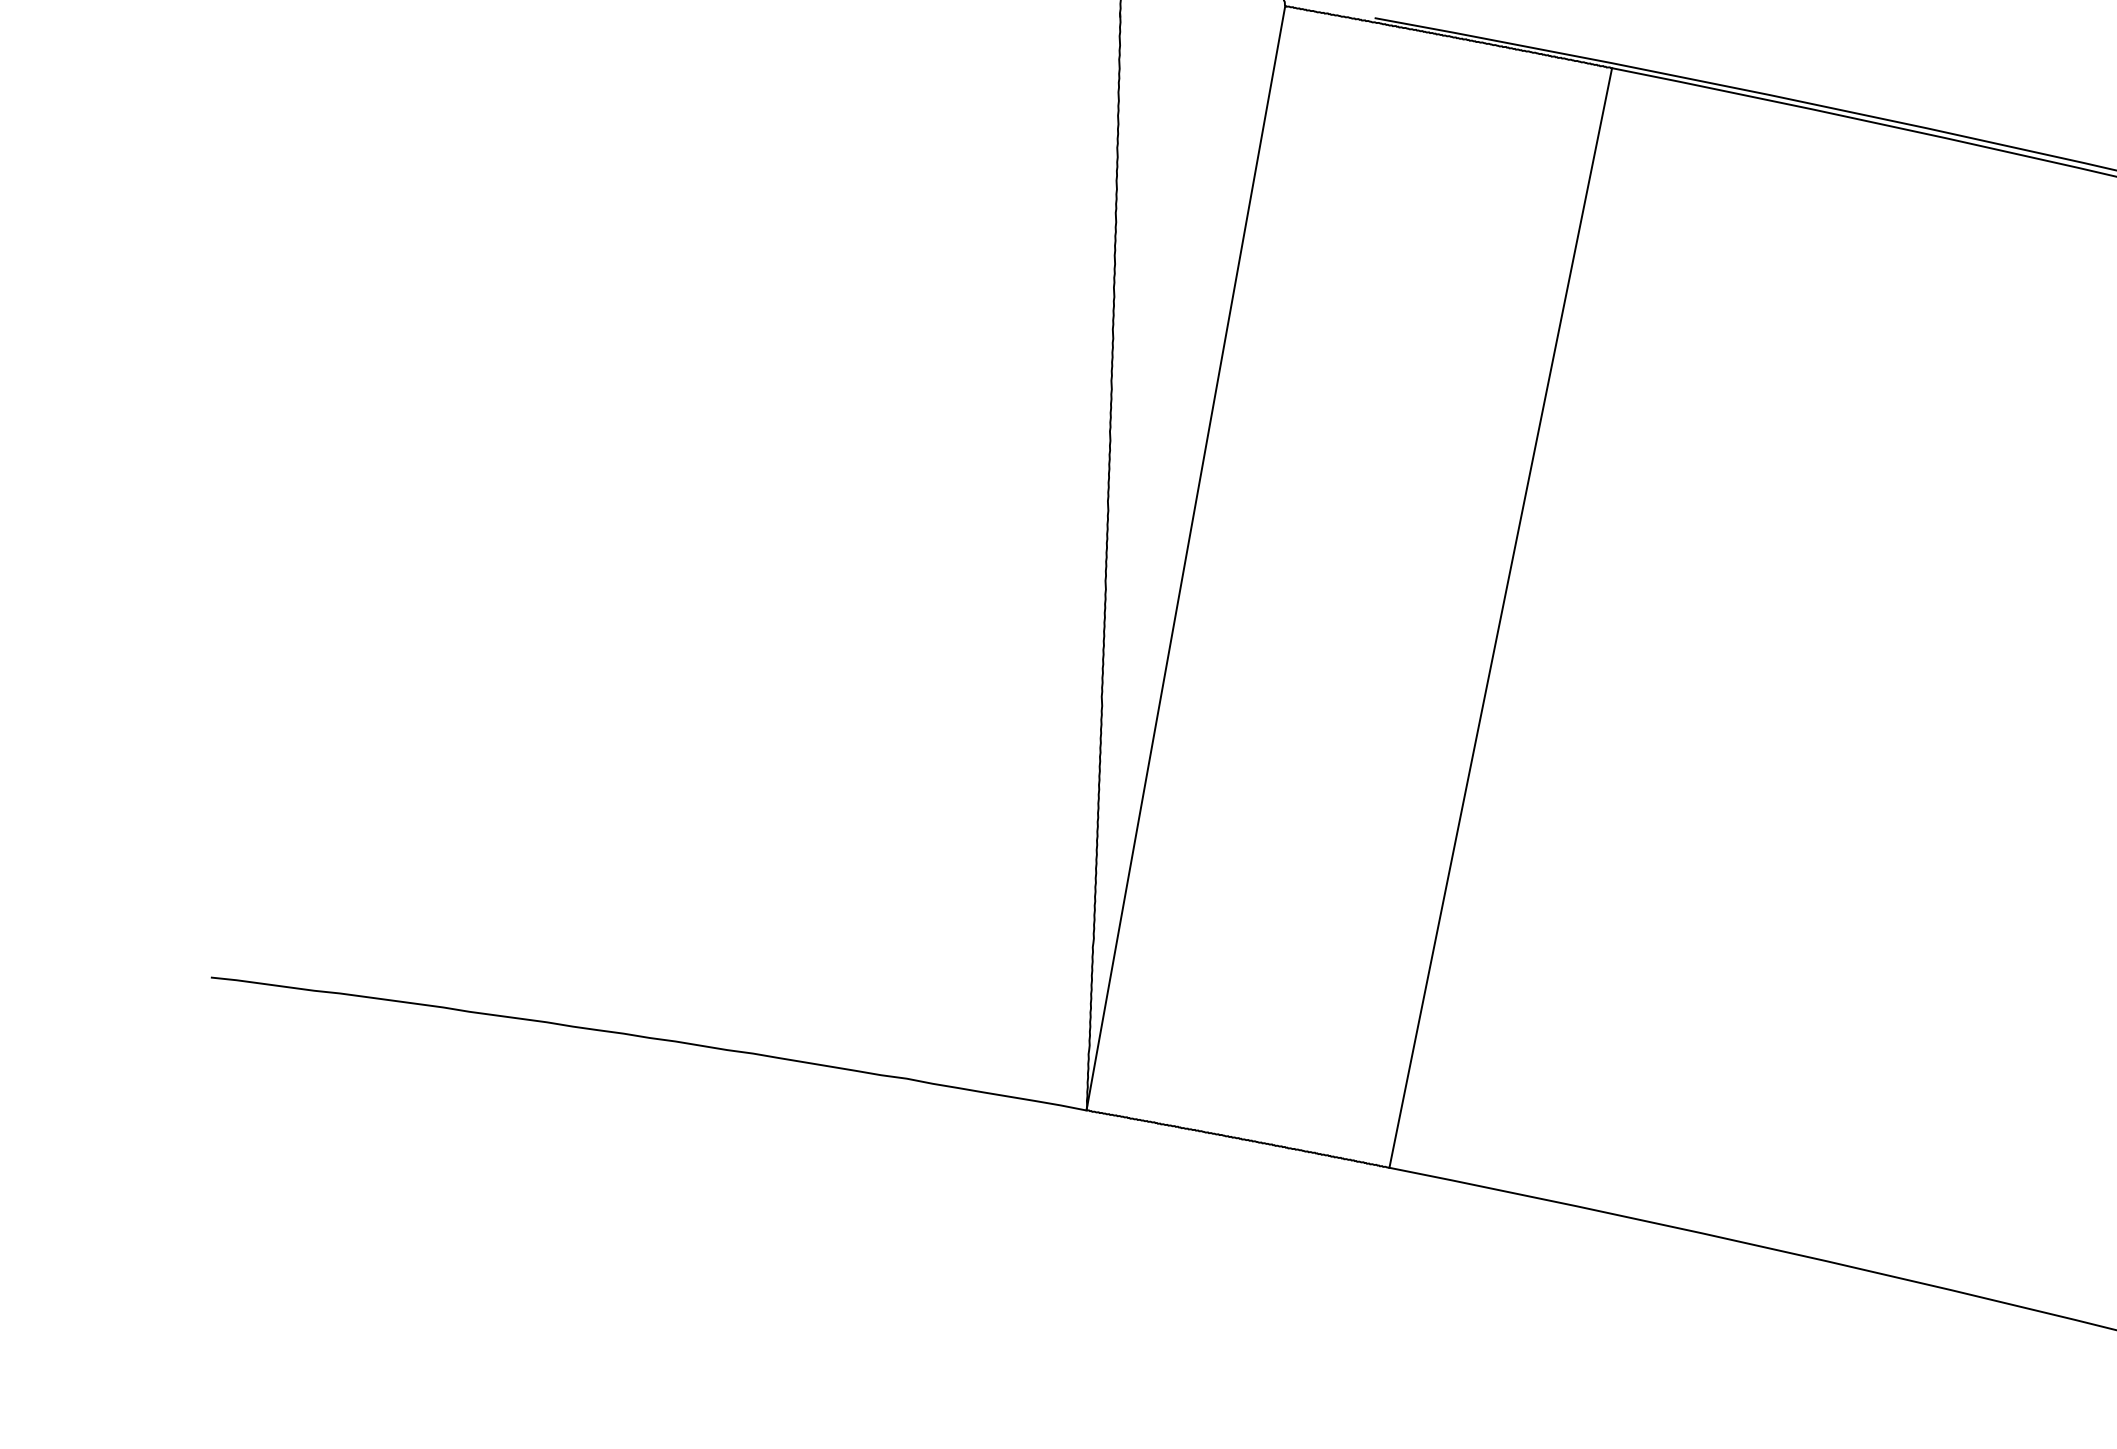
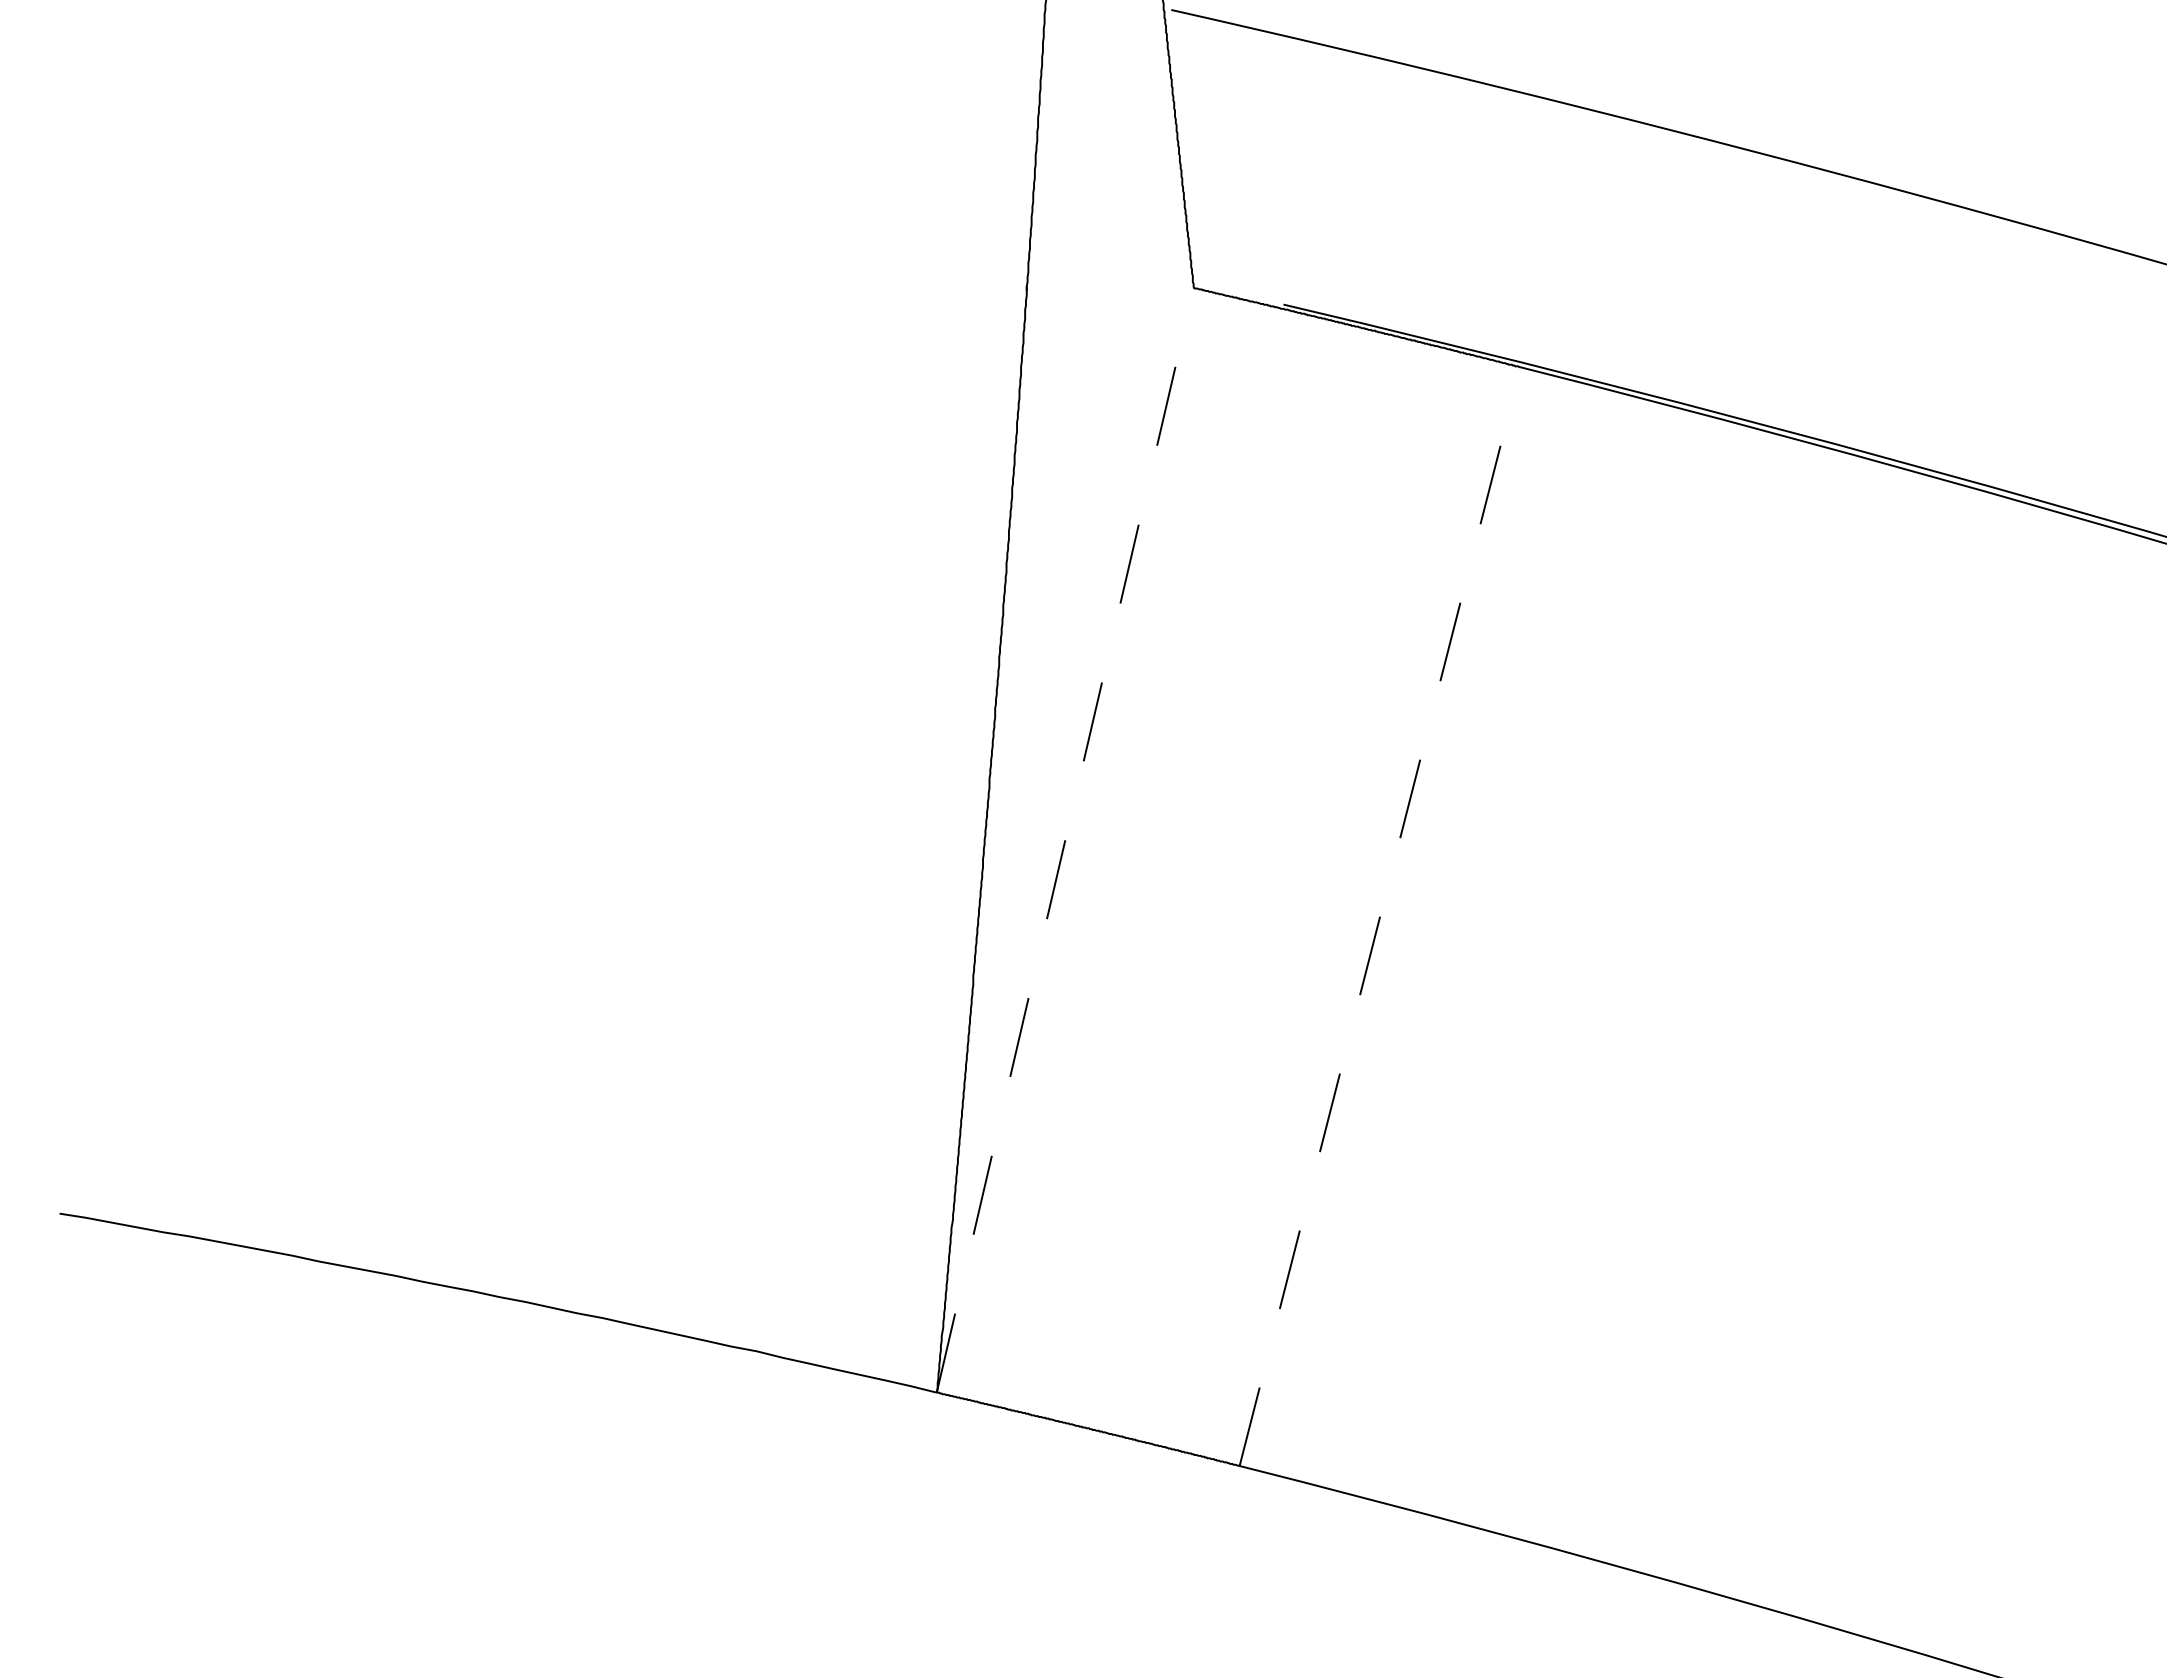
line: (1186, 557) -> (1065, 839), solid -> dashed
line: (1501, 617) -> (1380, 916), solid -> dashed

